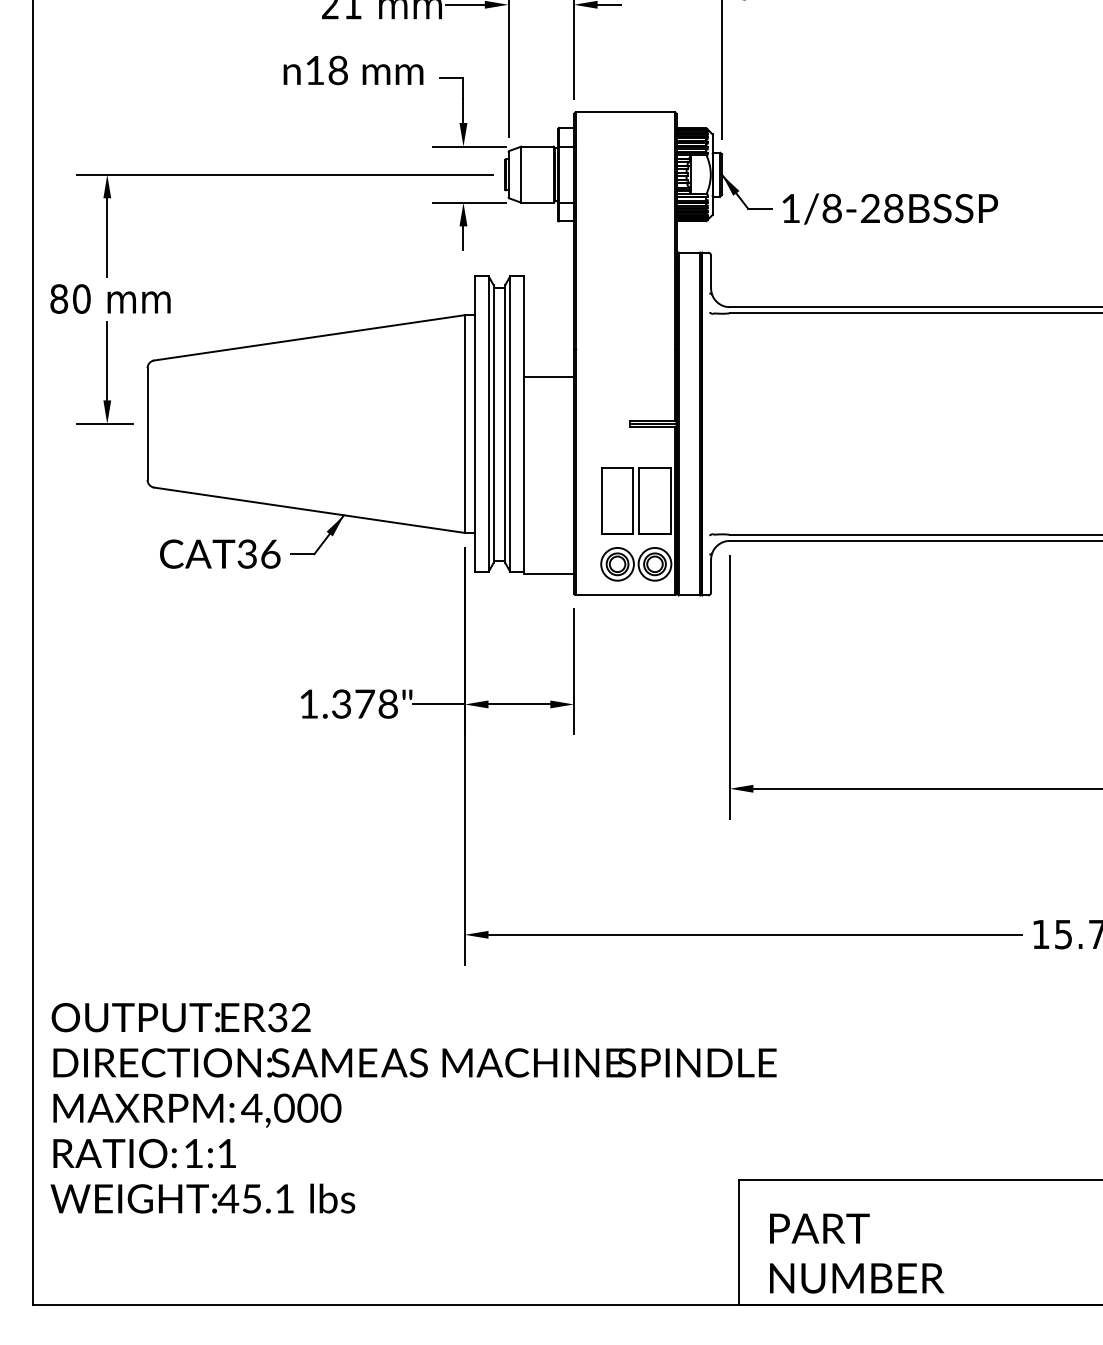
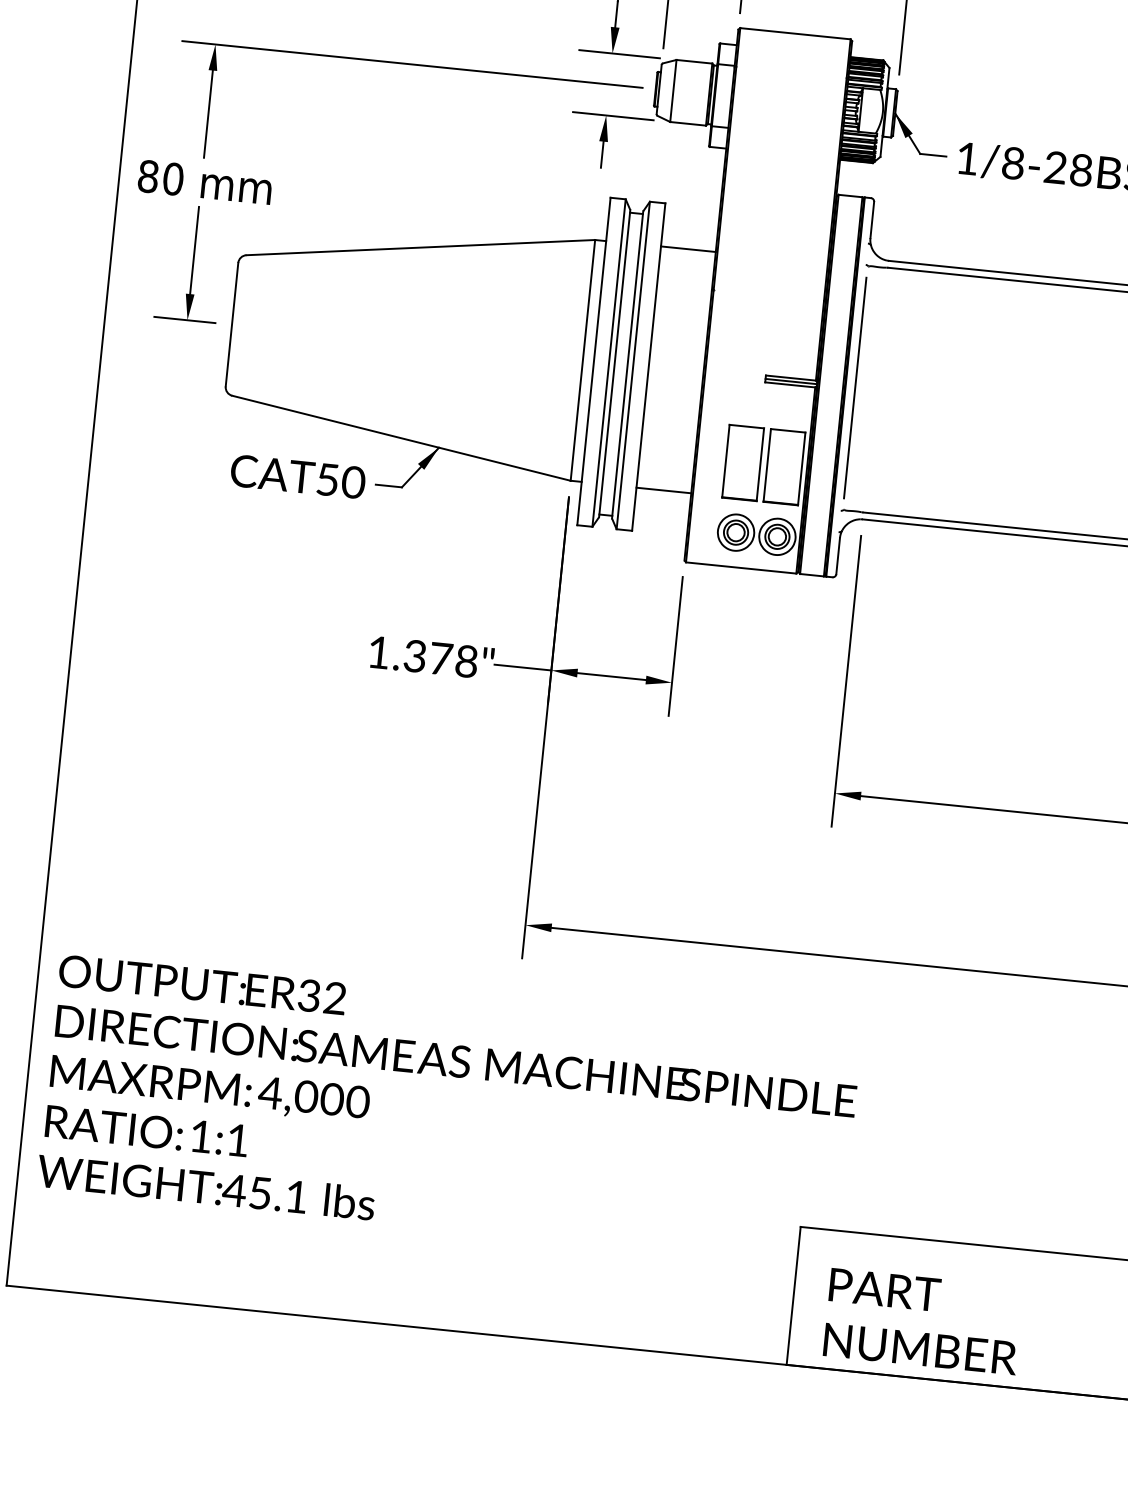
line: (548, 376) -> (687, 248), moved
line: (711, 423) -> (855, 387), added
text: (259, 553) -> (341, 480), CAT36 -> CAT50
line: (548, 574) -> (663, 490), moved

